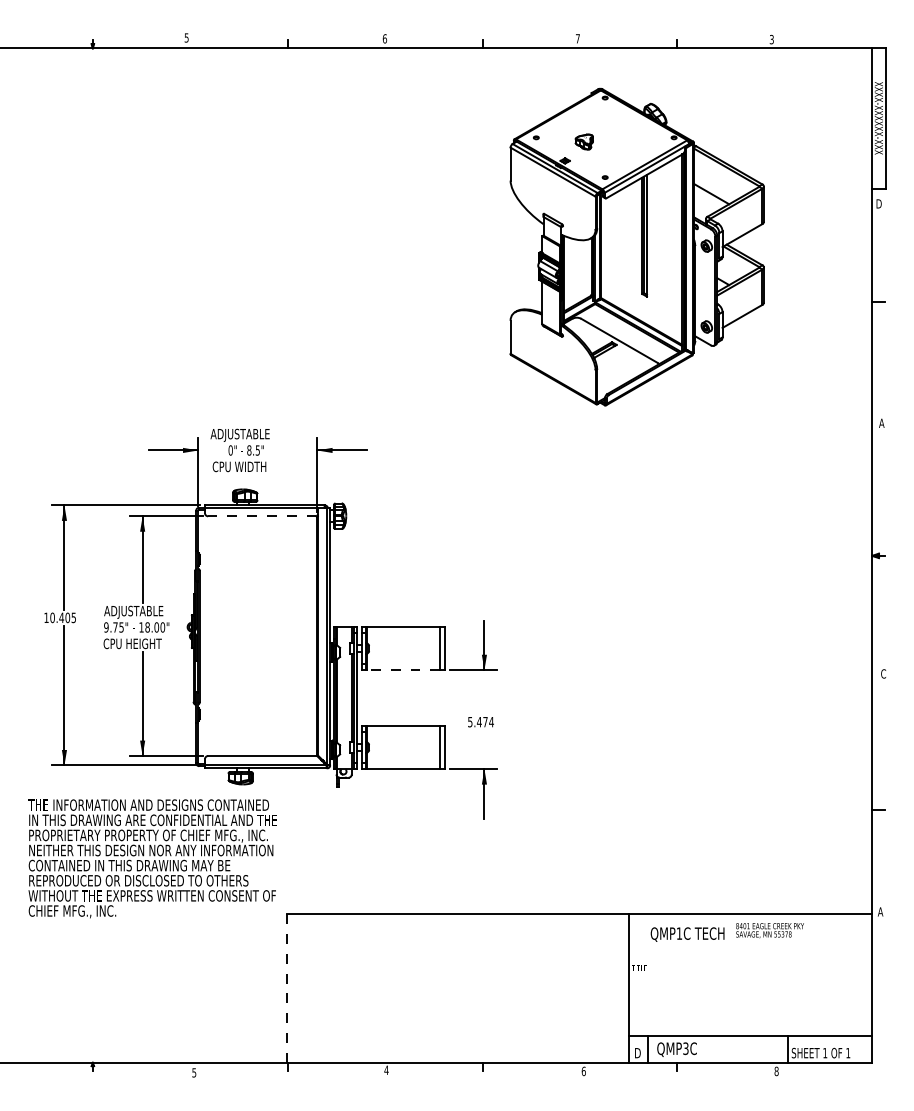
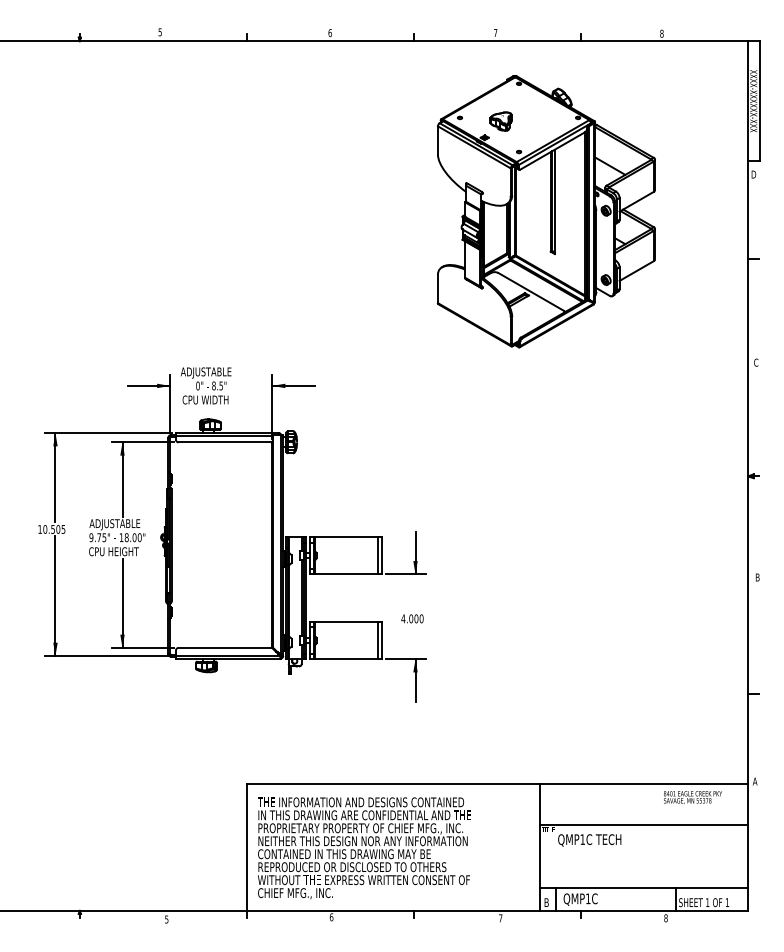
text: (771, 39) -> (661, 33), 3 -> 8
part: (584, 141) -> (501, 121), size x1.43
text: (881, 423) -> (755, 362), A -> C
line: (261, 516) -> (224, 442), dashed -> solid
text: (61, 617) -> (52, 529), 10.405 -> 10.505
line: (403, 670) -> (346, 574), dashed -> solid
text: (883, 673) -> (757, 577), C -> B
text: (480, 721) -> (412, 618), 5.474 -> 4.000
text: (152, 858) -> (364, 848), moved
text: (769, 930) -> (692, 797), moved
text: (687, 934) -> (589, 840), moved
line: (750, 962) -> (643, 824), added
line: (287, 989) -> (246, 848), dashed -> solid
text: (685, 1048) -> (587, 898), QMP3C -> QMP1C
text: (638, 1052) -> (547, 902), D -> B
text: (386, 1069) -> (331, 916), 4 -> 6
text: (583, 1071) -> (500, 918), 6 -> 7

